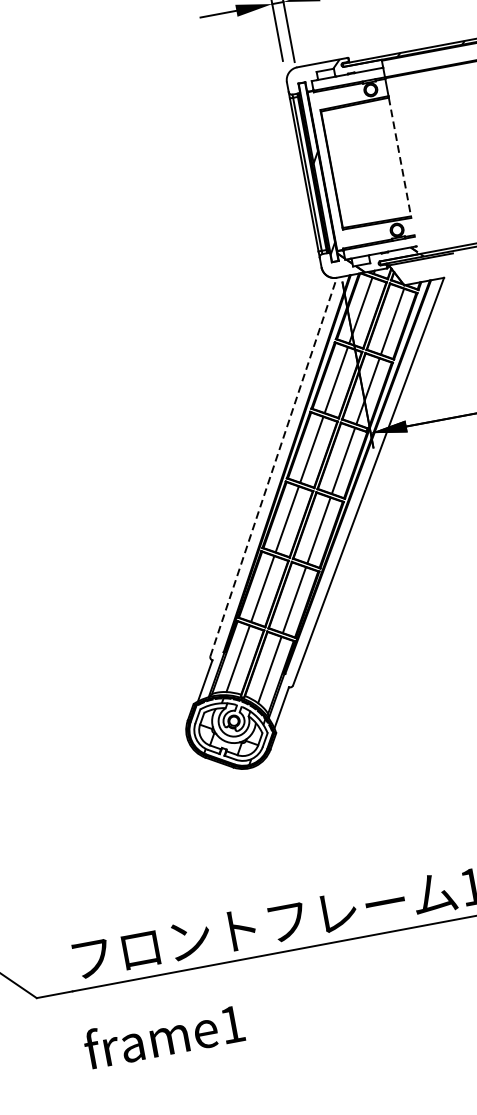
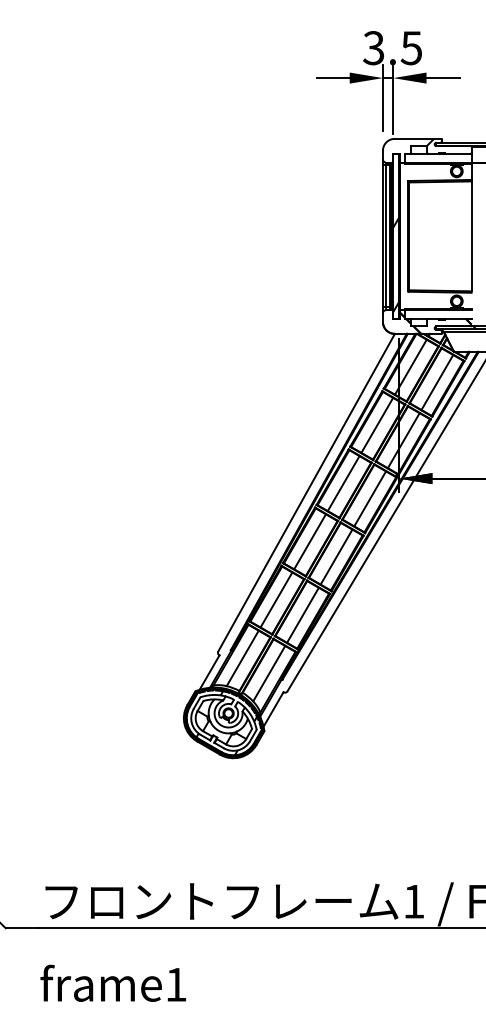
line: (399, 157) -> (471, 236), dashed -> solid
line: (273, 466) -> (306, 492), dashed -> solid

